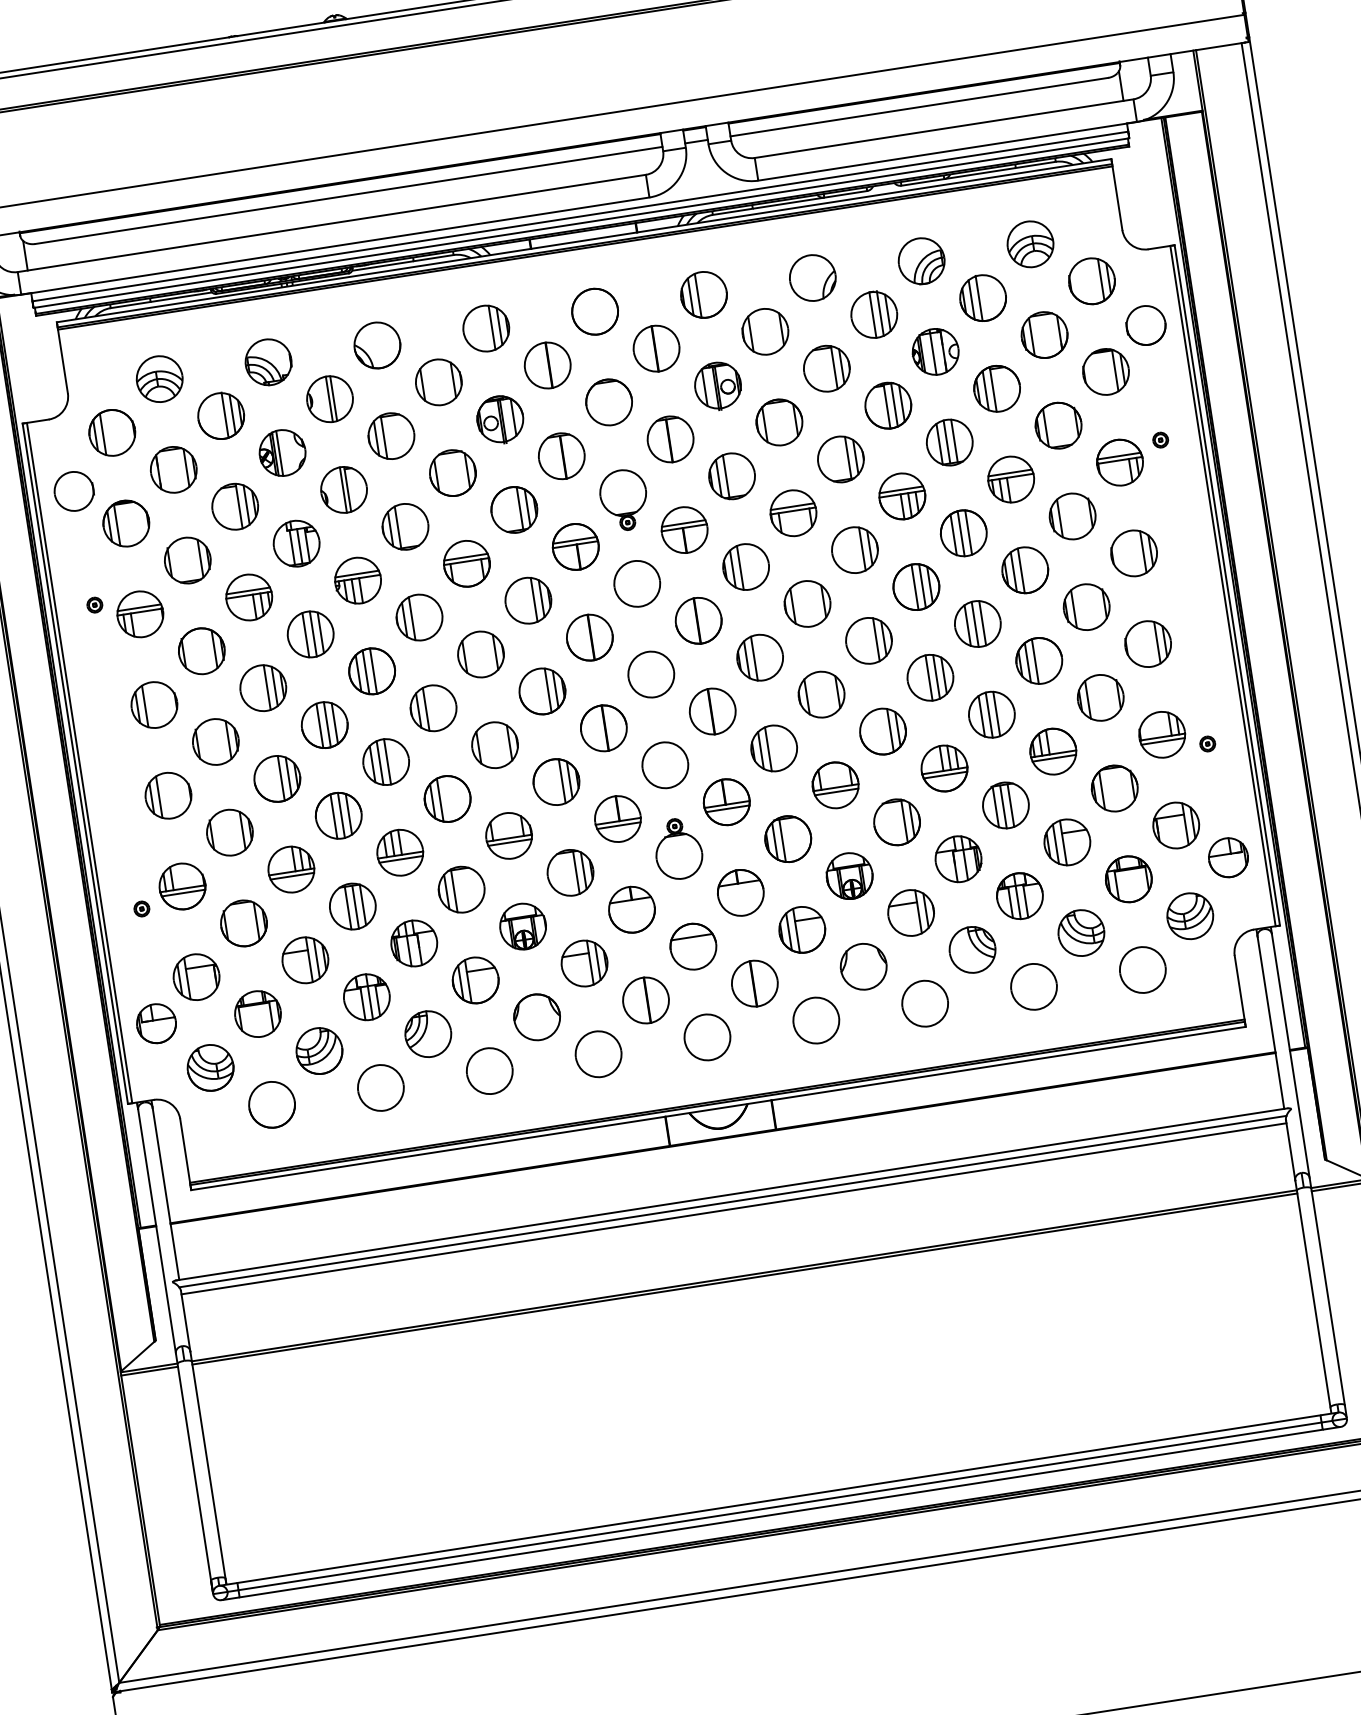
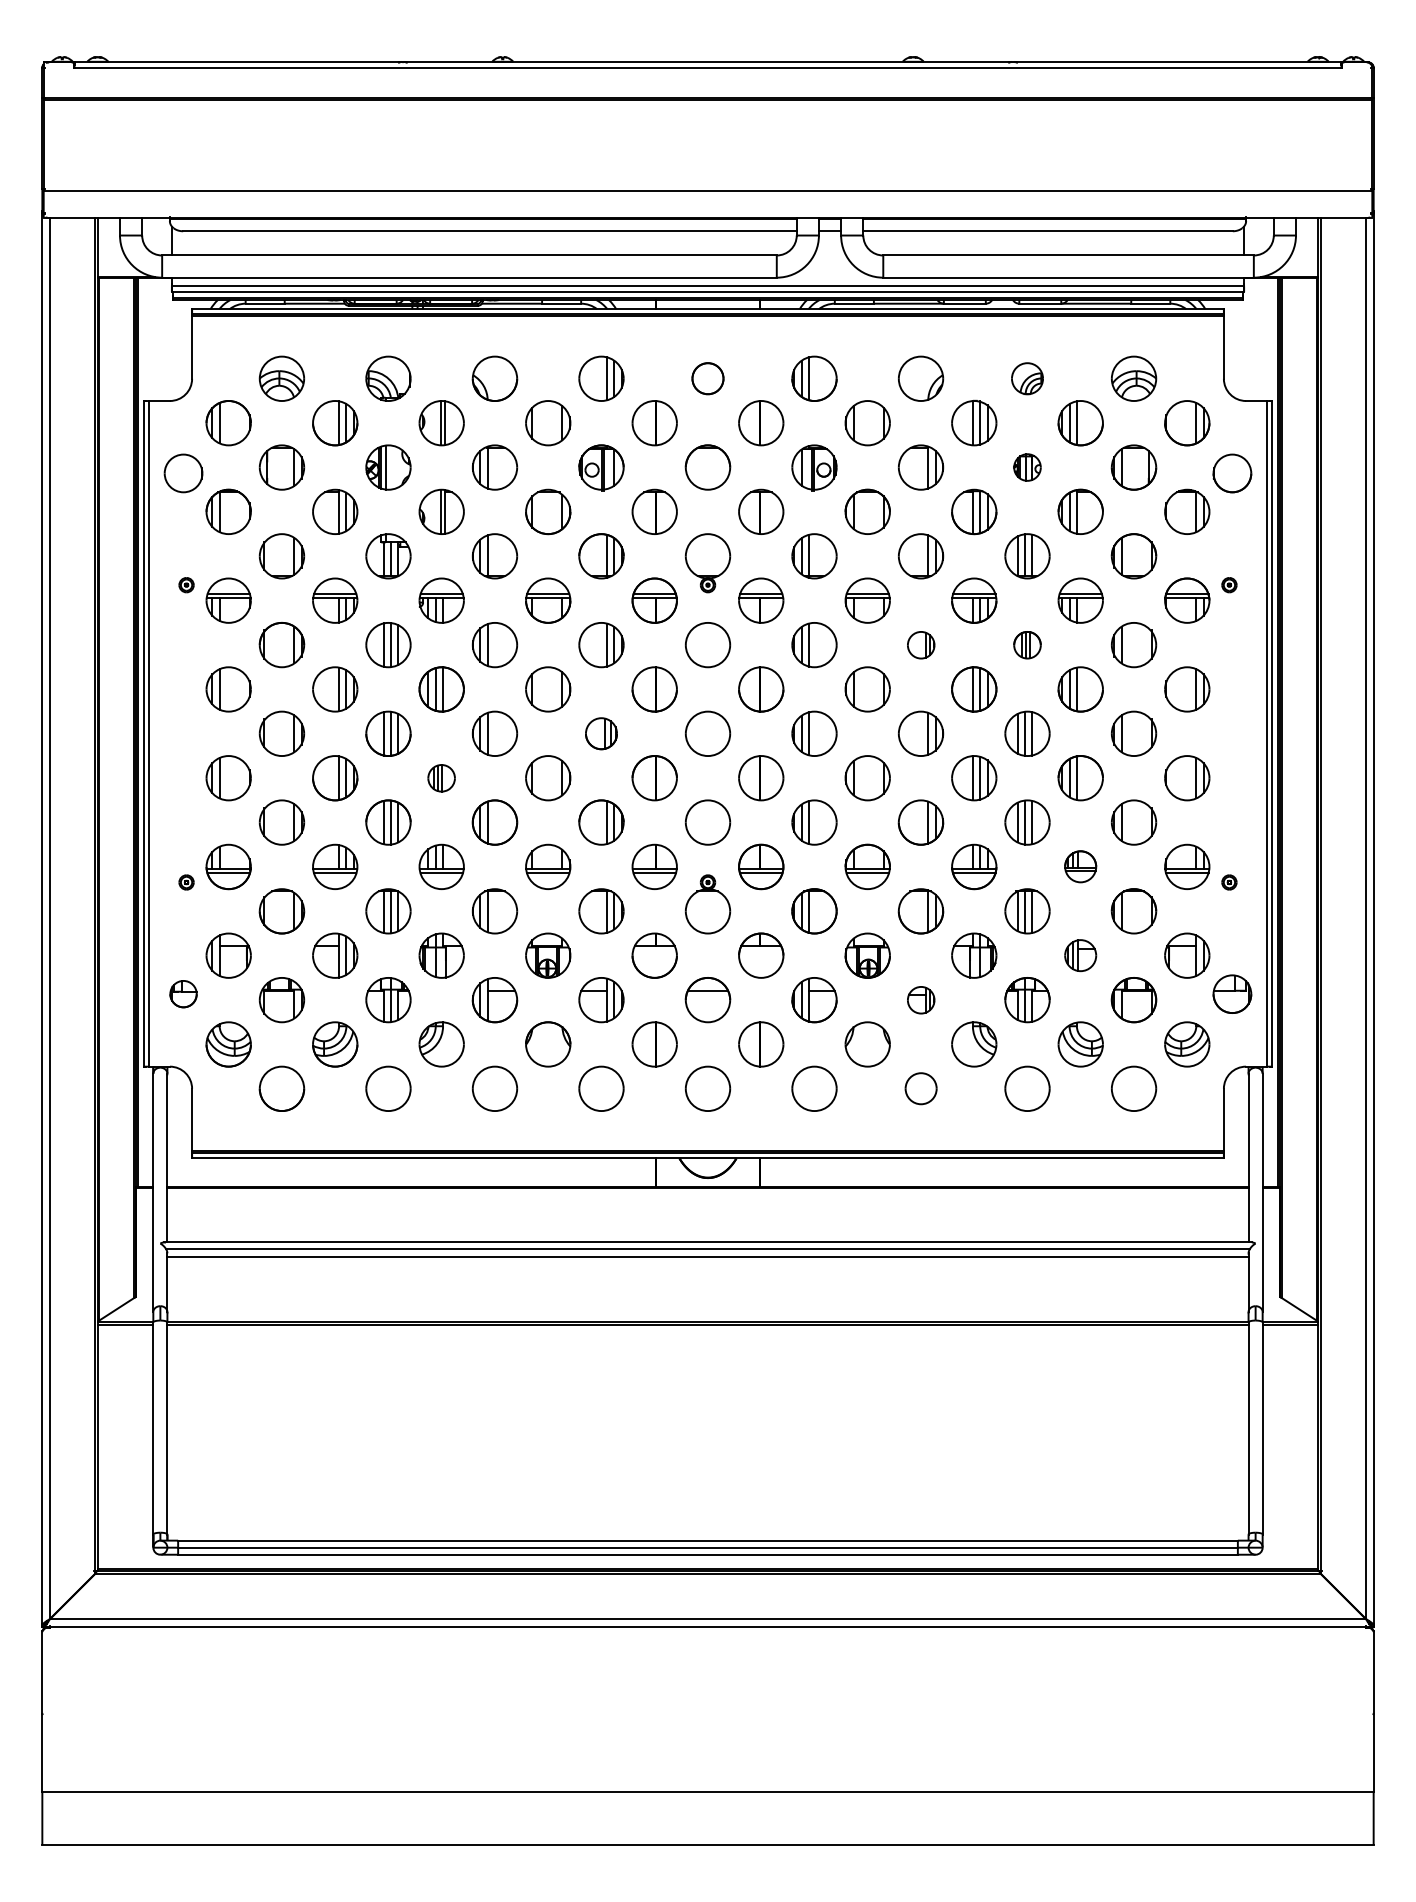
part: (921, 260) -> (1027, 378), size x0.7
part: (594, 311) -> (707, 378), size x0.7
part: (935, 351) -> (1027, 467), size x0.6
part: (963, 533) -> (1027, 645), size x0.6
part: (855, 550) -> (921, 645), size x0.6
part: (542, 691) -> (601, 733), size x0.7
part: (1053, 751) -> (1080, 866), size x0.7
part: (386, 762) -> (441, 778), size x0.6
part: (1067, 842) -> (1080, 955), size x0.7
part: (911, 913) -> (921, 1000), size x0.6
part: (925, 1003) -> (921, 1088), size x0.7
part: (156, 1022) -> (183, 993), size x0.7

